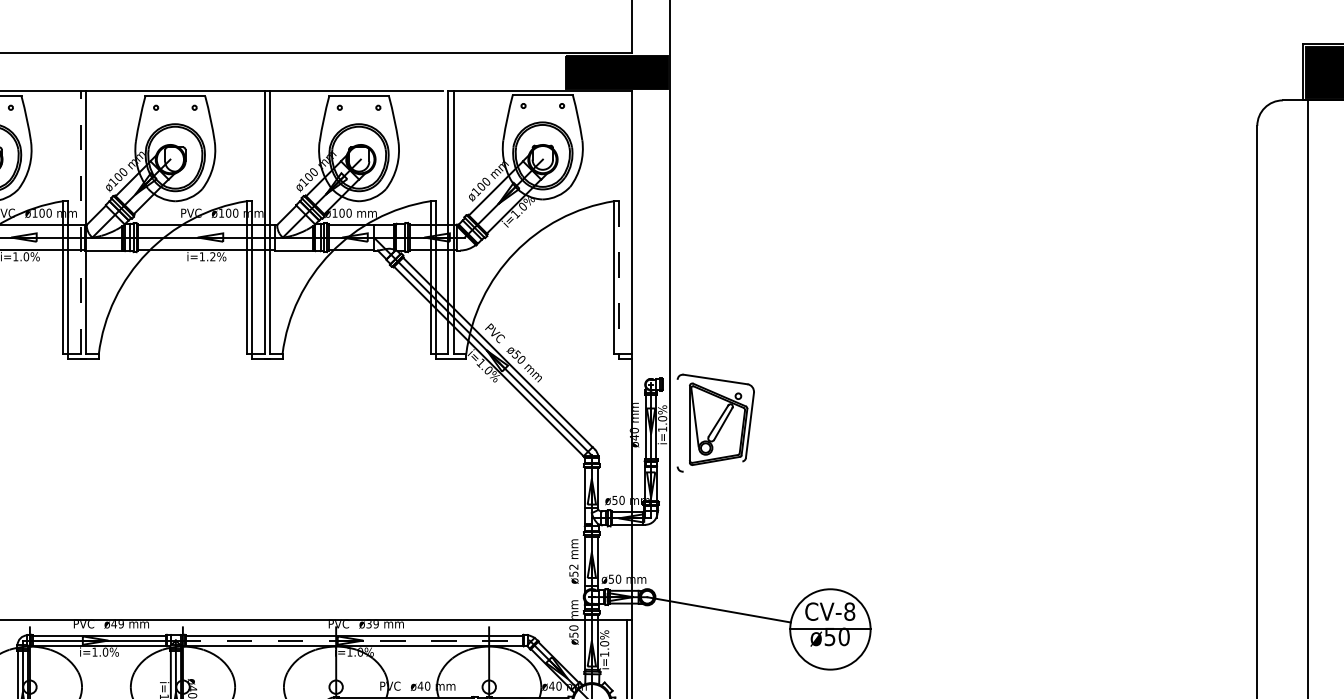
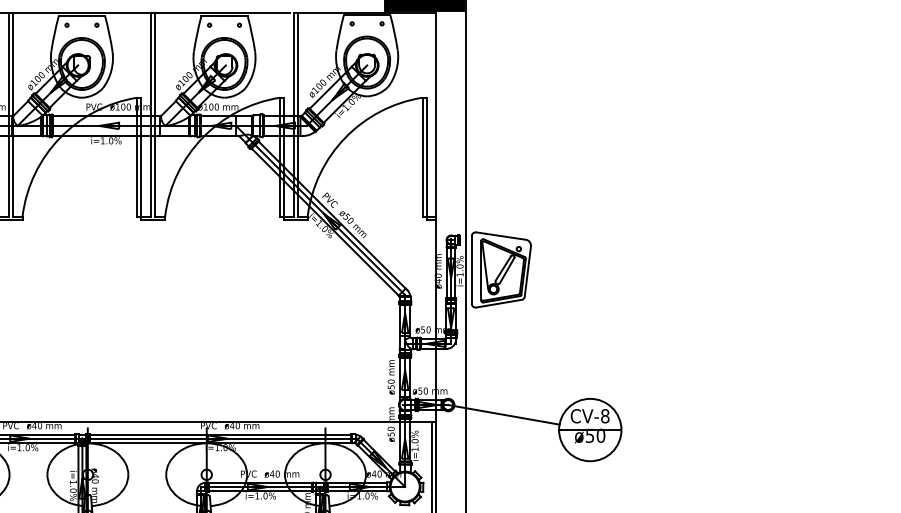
line: (80, 222) -> (8, 114), dashed -> solid
text: (212, 256) -> (110, 140), i=1.2% -> i=1.0%
line: (619, 277) -> (426, 156), dashed -> solid
line: (677, 422) -> (471, 269), added
line: (712, 466) -> (498, 303), added
text: (573, 566) -> (390, 381), ø52 -> ø50
text: (120, 624) -> (39, 426), ø49 -> ø40
text: (372, 624) -> (234, 426), ø39 -> ø40
line: (352, 640) -> (219, 438), dashed -> solid

